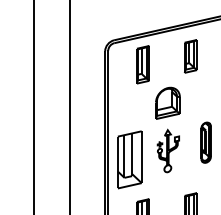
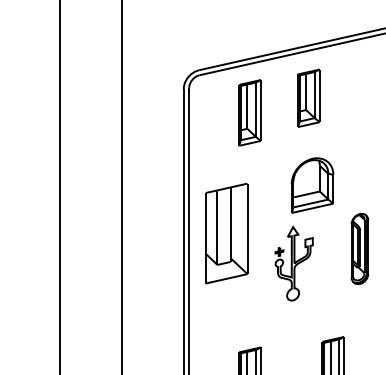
part: (190, 56) -> (308, 98), moved
part: (167, 102) -> (311, 184), moved
part: (129, 159) -> (226, 232), moved

